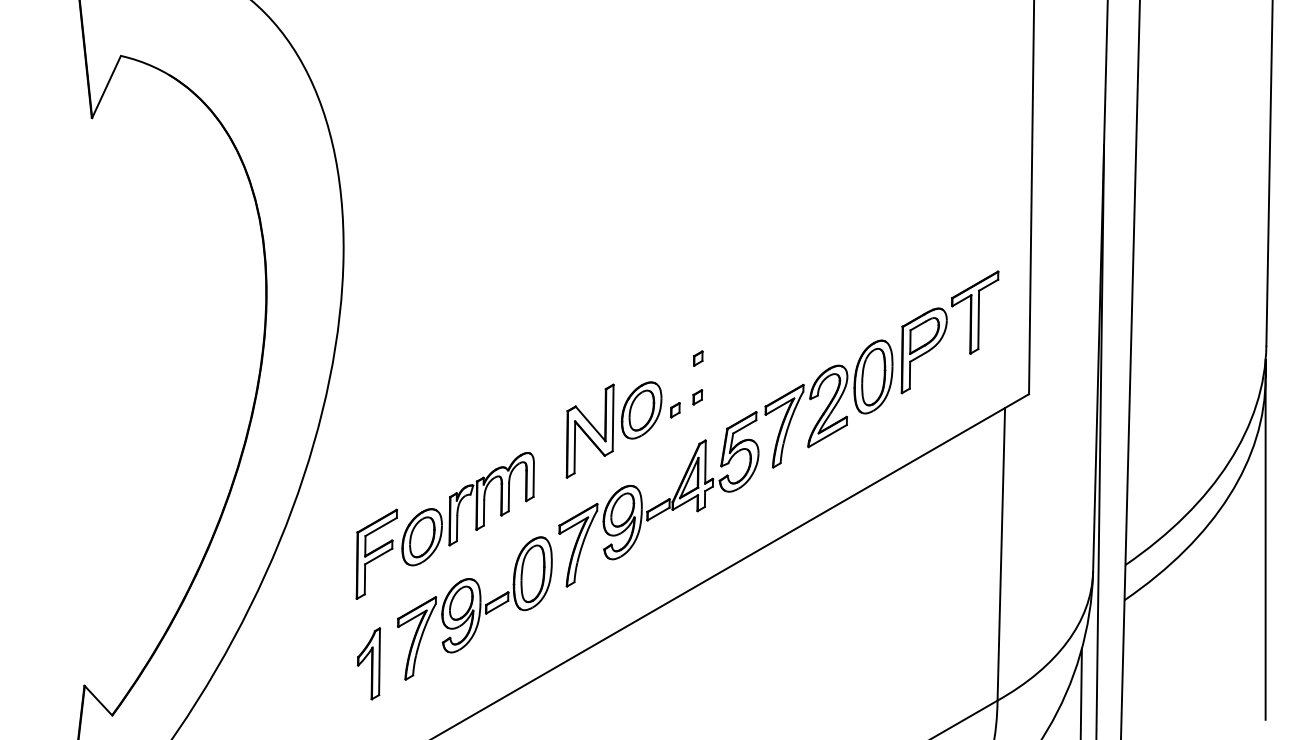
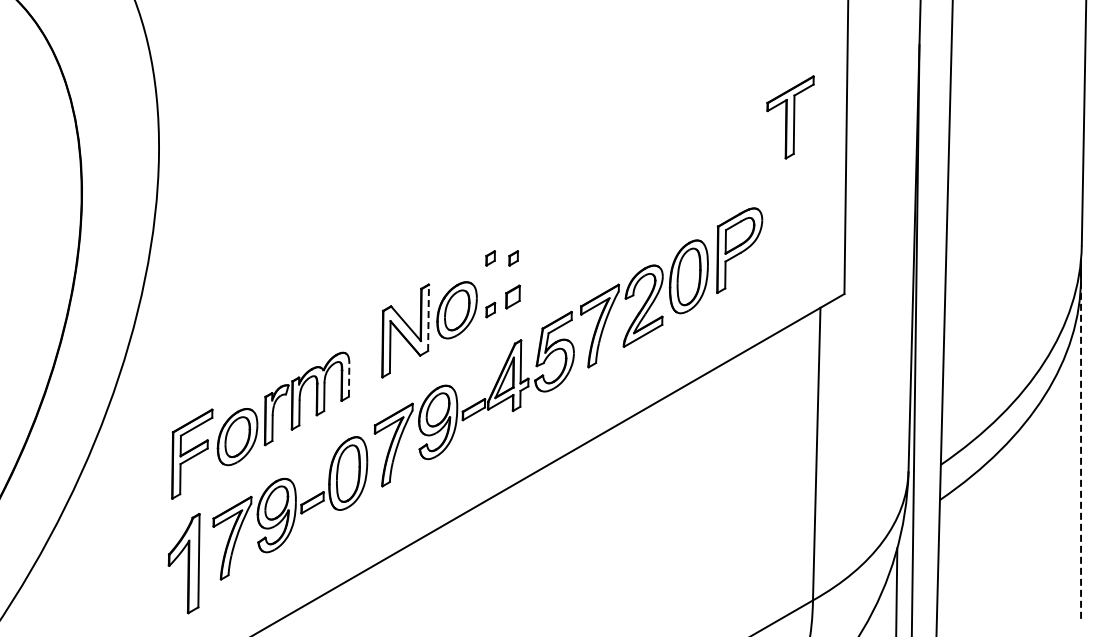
part: (975, 312) -> (790, 117), moved
part: (674, 358) -> (489, 258), added
part: (697, 397) -> (512, 297), size x1.6
line: (613, 417) -> (428, 317), solid -> dashed
line: (533, 480) -> (348, 380), solid -> dashed
line: (1265, 539) -> (1080, 439), solid -> dashed
part: (369, 663) -> (184, 563), size x1.4

